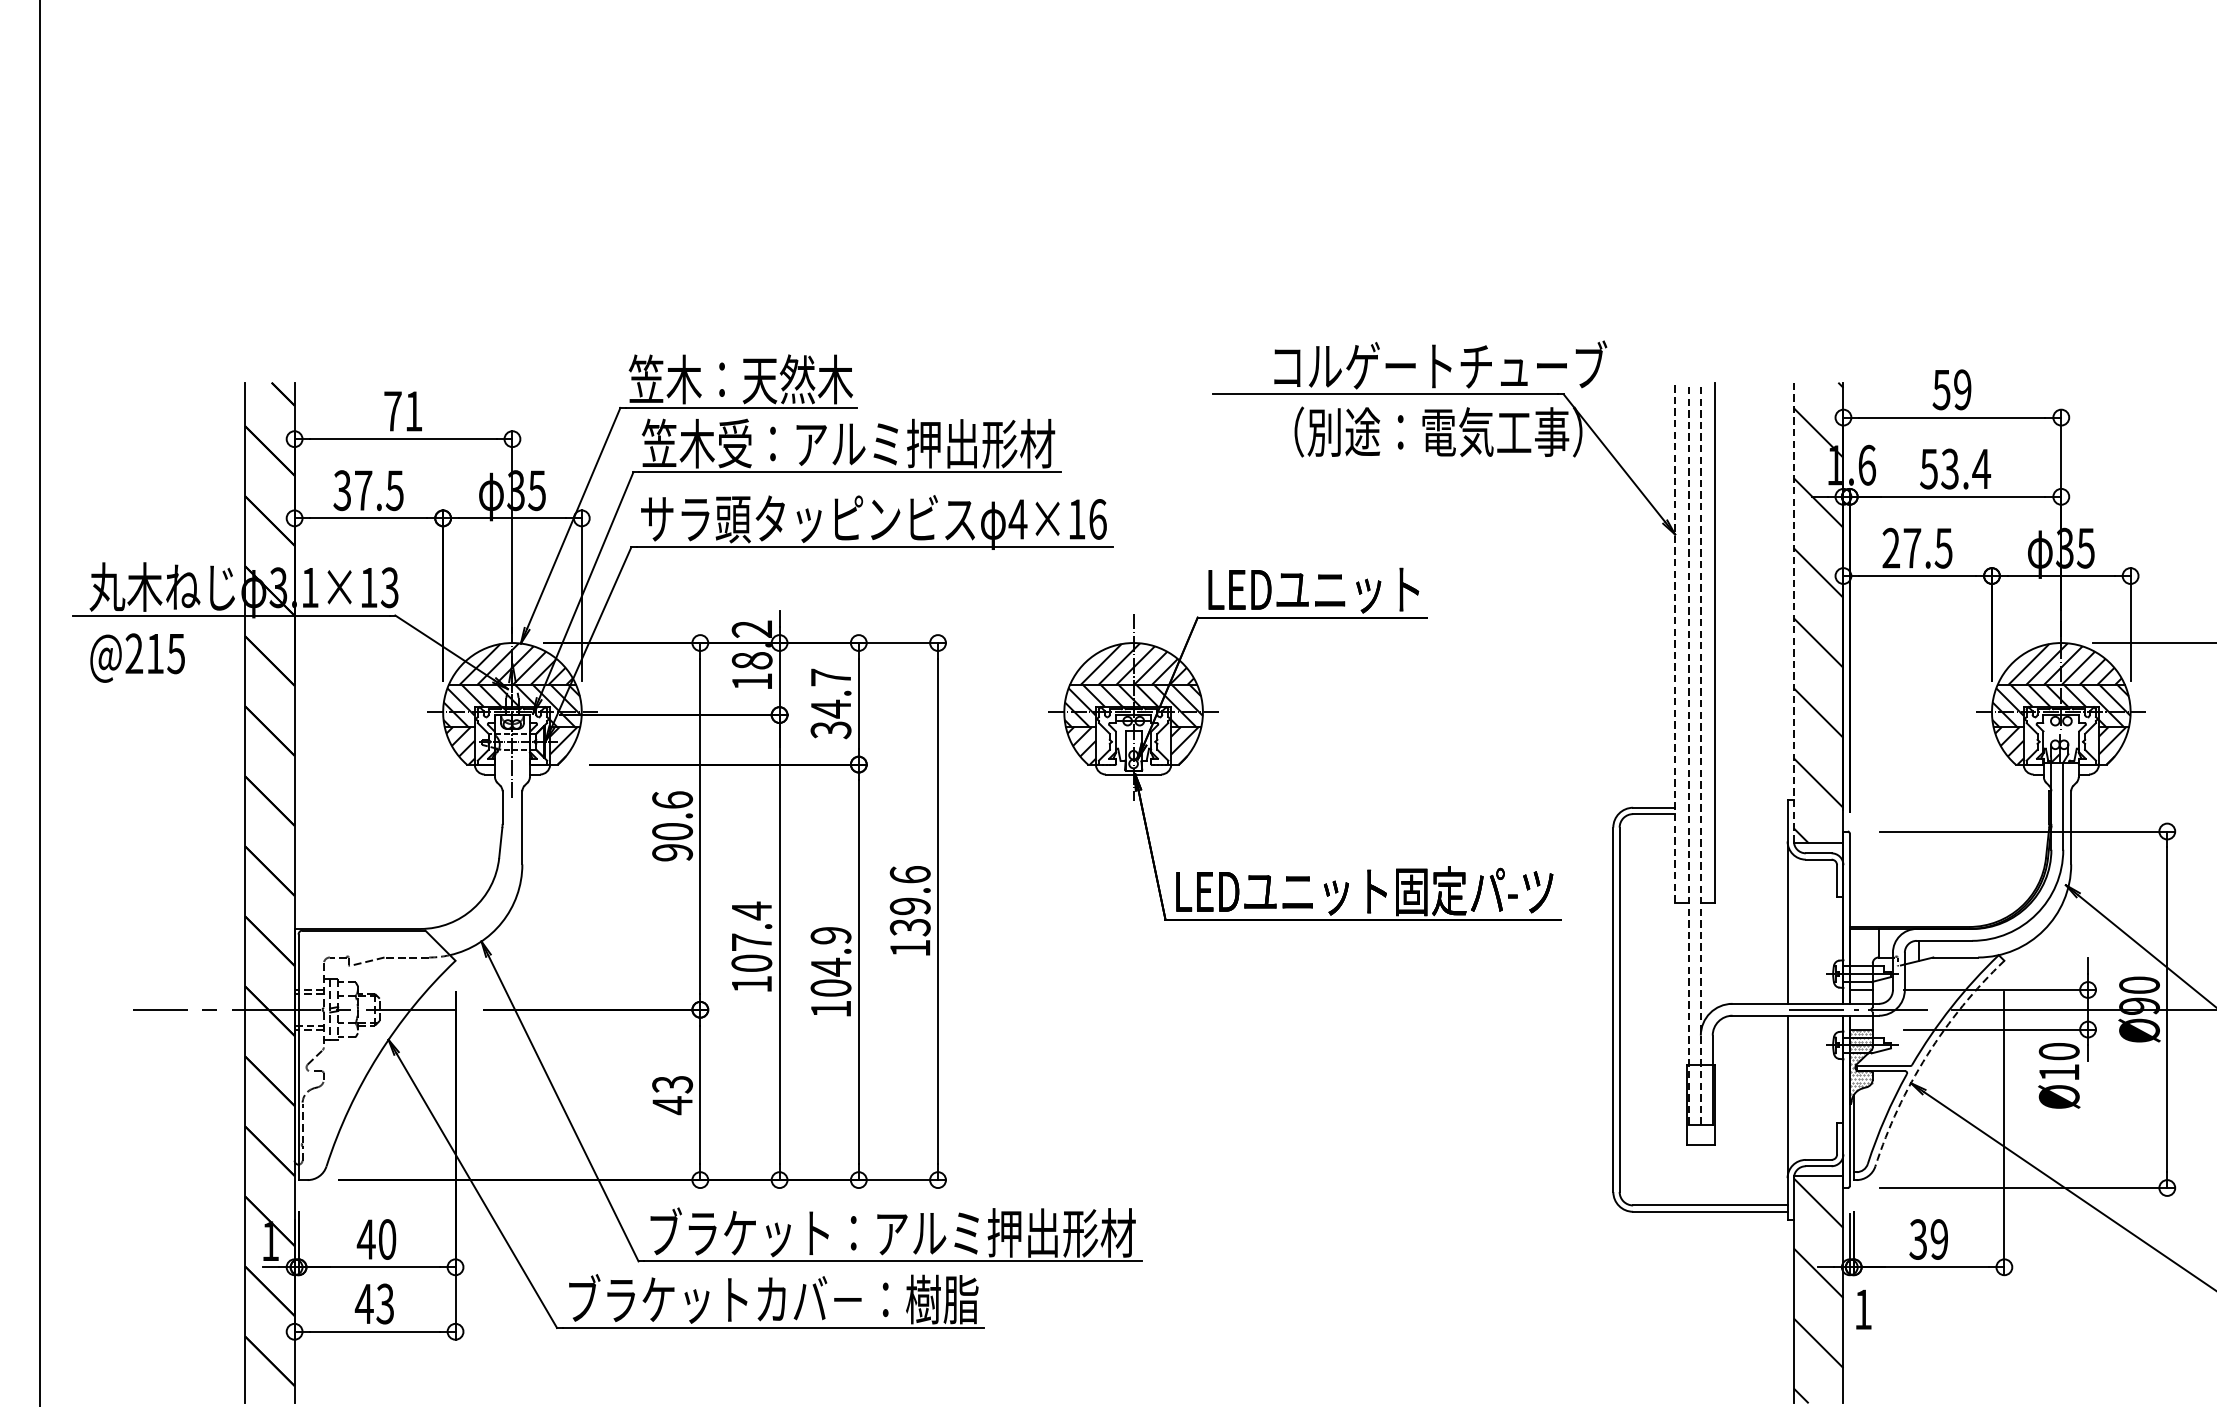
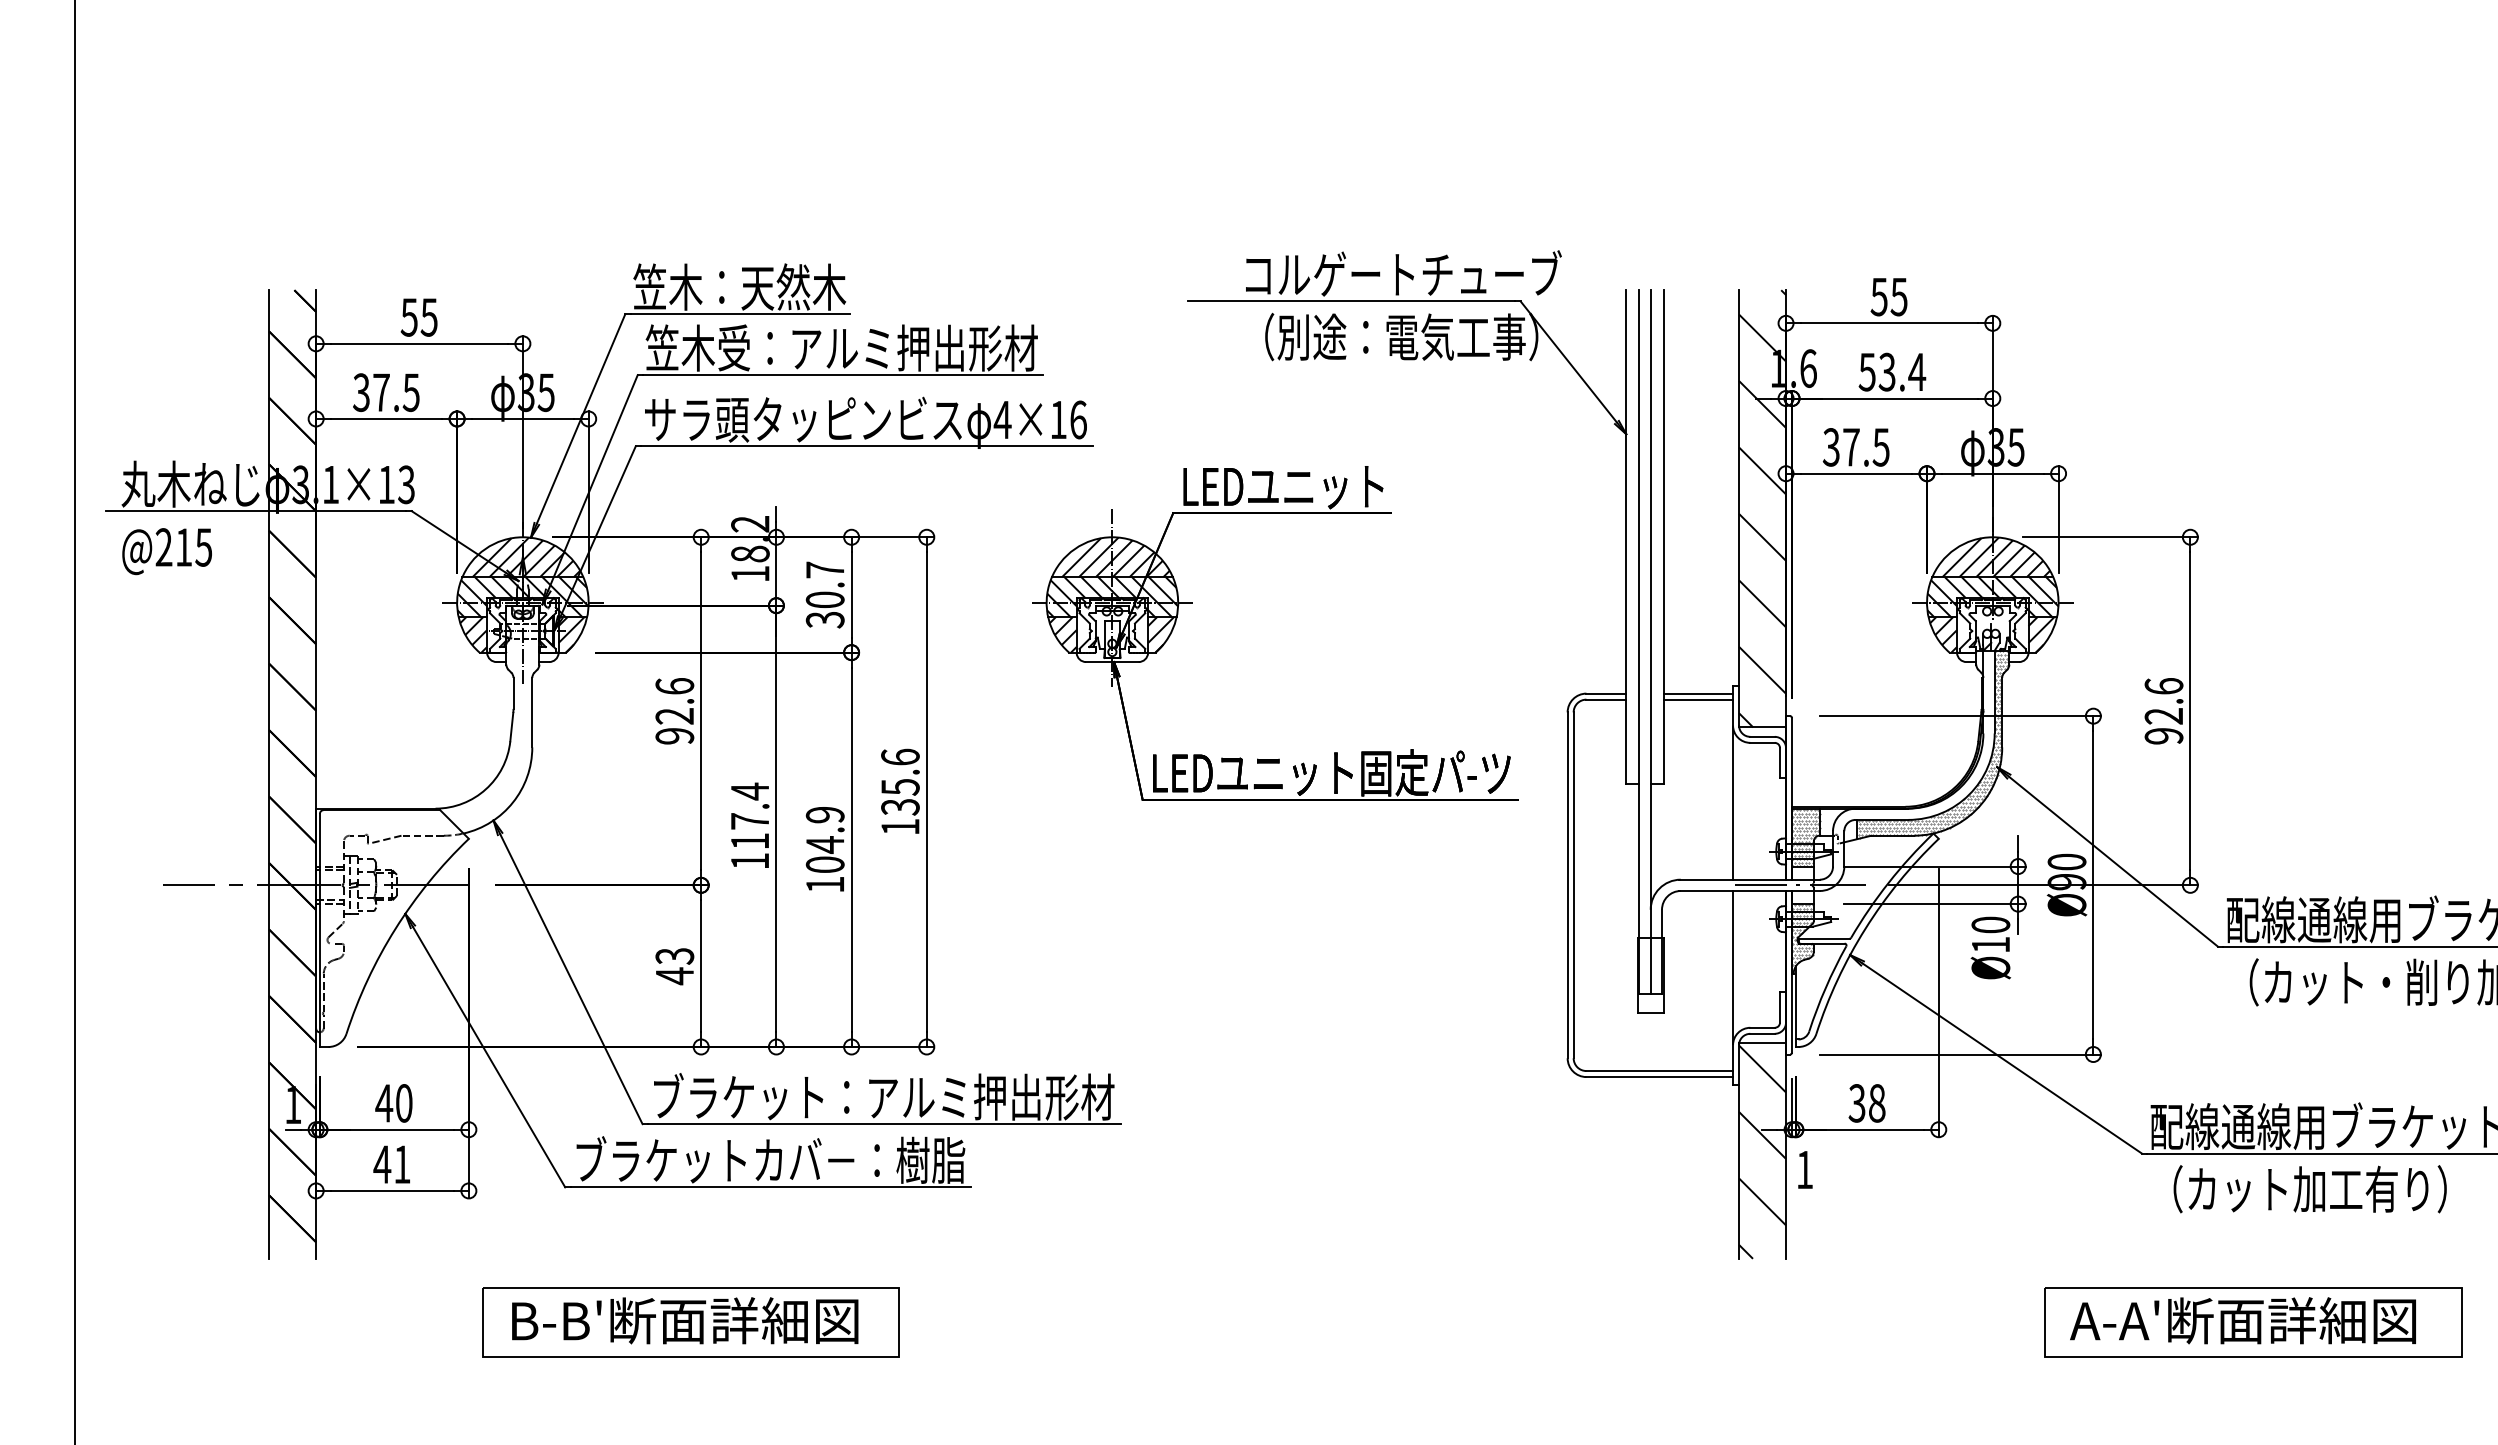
text: (1961, 389) -> (1898, 296), 59 -> 55
text: (402, 411) -> (418, 317), 71 -> 55
text: (1890, 548) -> (1830, 447), 27.5 -> 37.5
line: (1794, 612) -> (1739, 508), dashed -> solid
line: (1675, 642) -> (1626, 536), dashed -> solid
text: (830, 709) -> (824, 600), 34.7 -> 30.7
line: (1689, 752) -> (1639, 641), dashed -> solid
line: (1700, 752) -> (1650, 641), dashed -> solid
line: (1751, 807) -> (1698, 693), added
line: (1751, 813) -> (1698, 699), added
text: (672, 831) -> (674, 716), 90.6 -> 92.6
hatch: (1998, 861) -> (1933, 744), added
text: (910, 906) -> (900, 787), 139.6 -> 135.6
hatch: (1864, 960) -> (1806, 838), added
text: (751, 963) -> (749, 841), 107.4 -> 117.4
arc: (1927, 1055) -> (1865, 928), dashed -> solid
text: (1939, 1239) -> (1877, 1103), 39 -> 38
text: (384, 1303) -> (401, 1164), 43 -> 41

